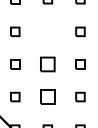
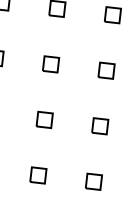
part: (47, 31) -> (50, 63), added
part: (47, 64) -> (44, 119), size x0.62
part: (47, 96) -> (37, 174), size x0.62

